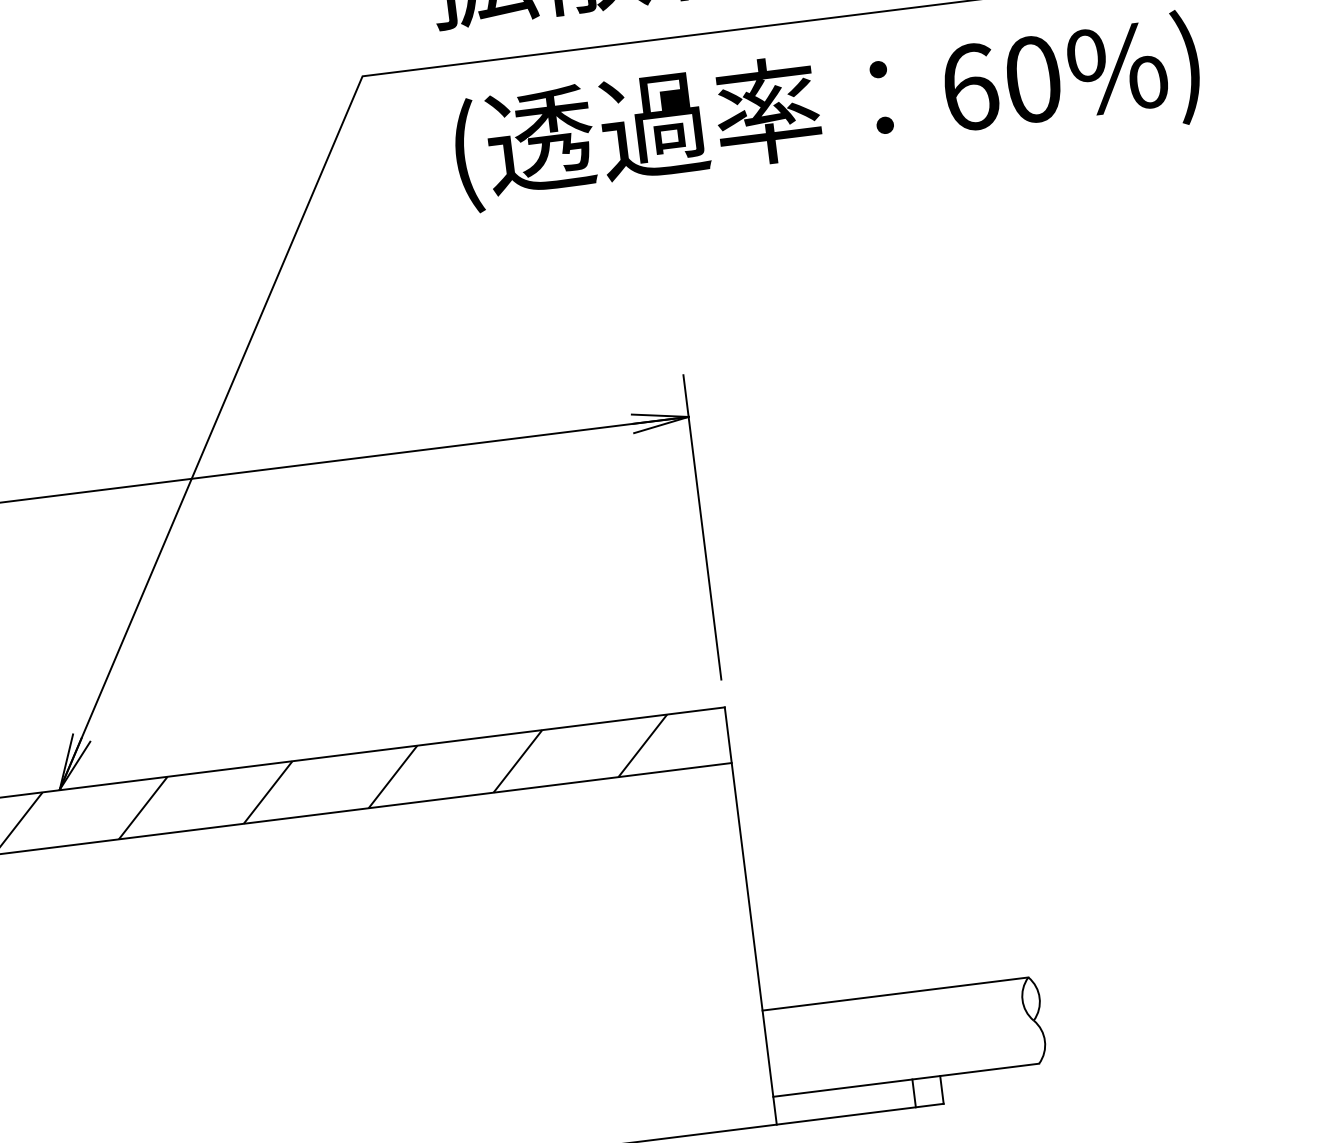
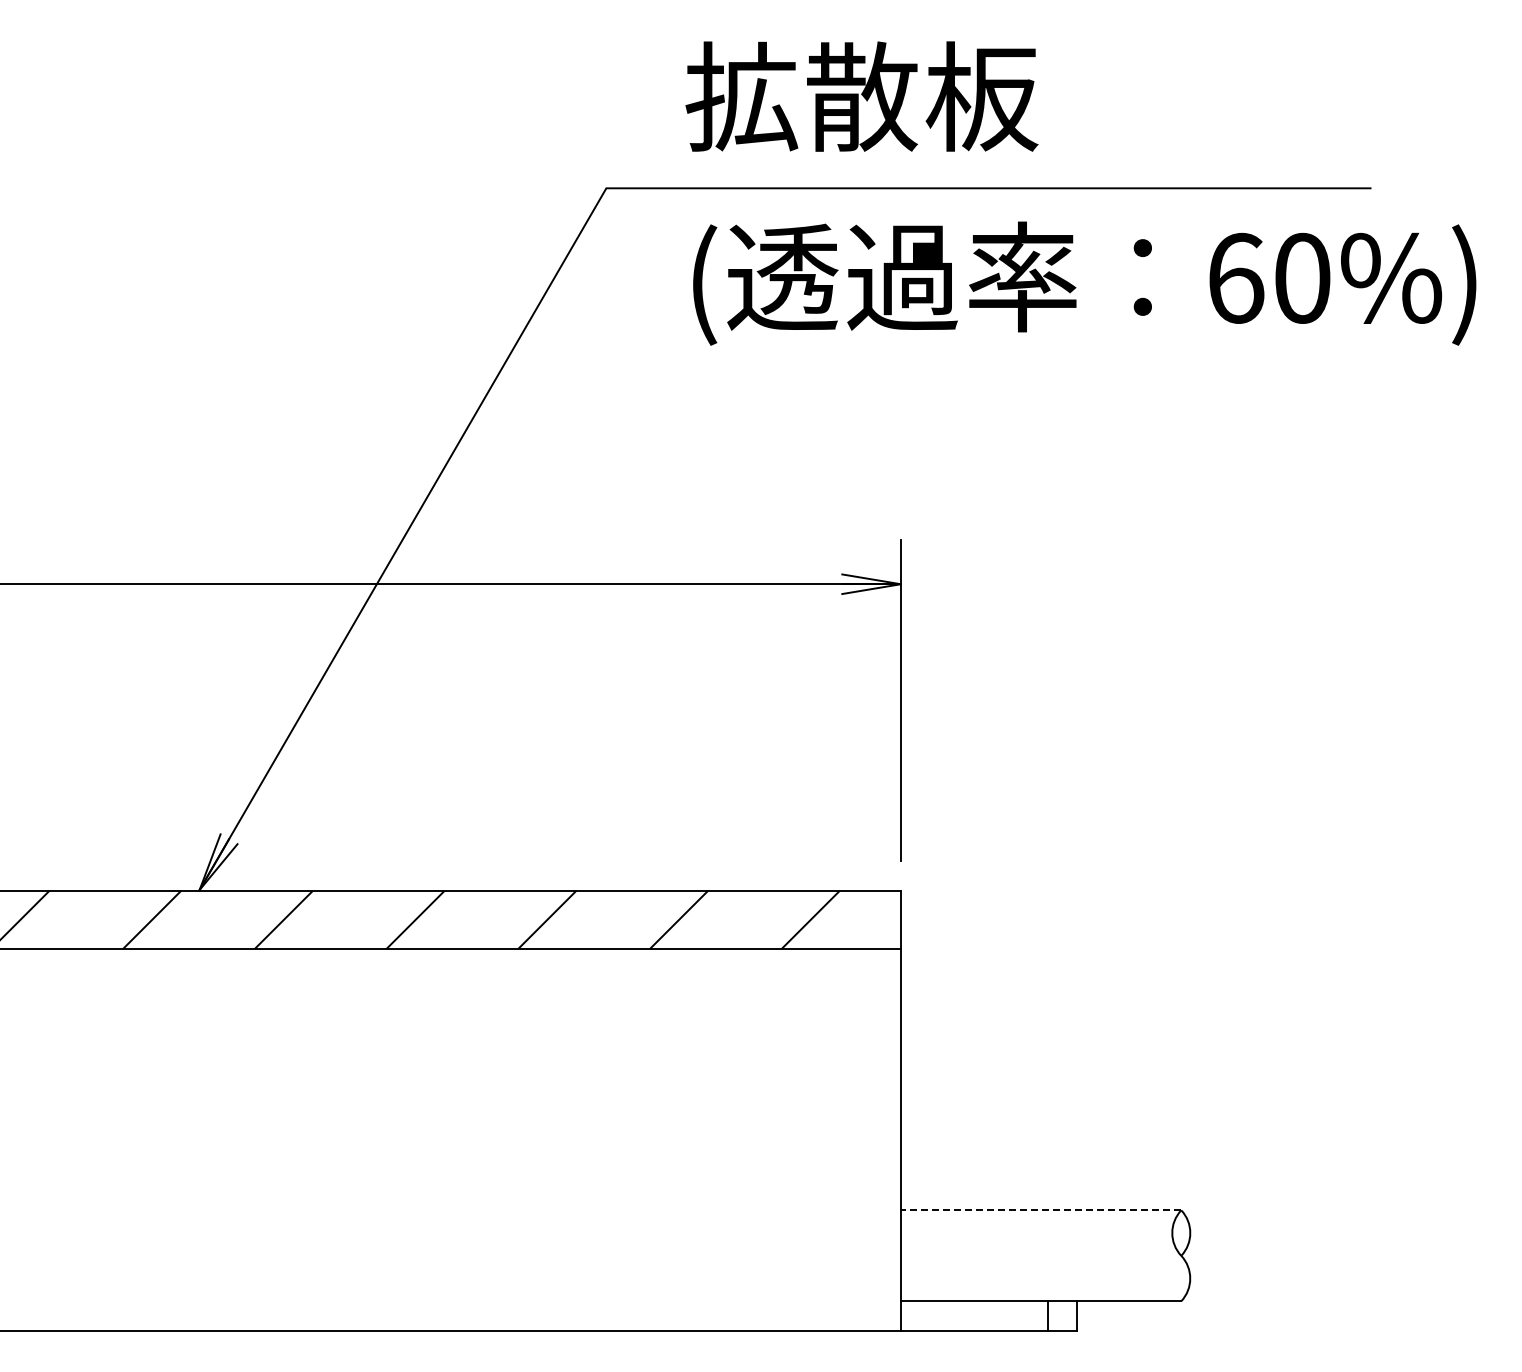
line: (894, 994) -> (1040, 1210), solid -> dashed

